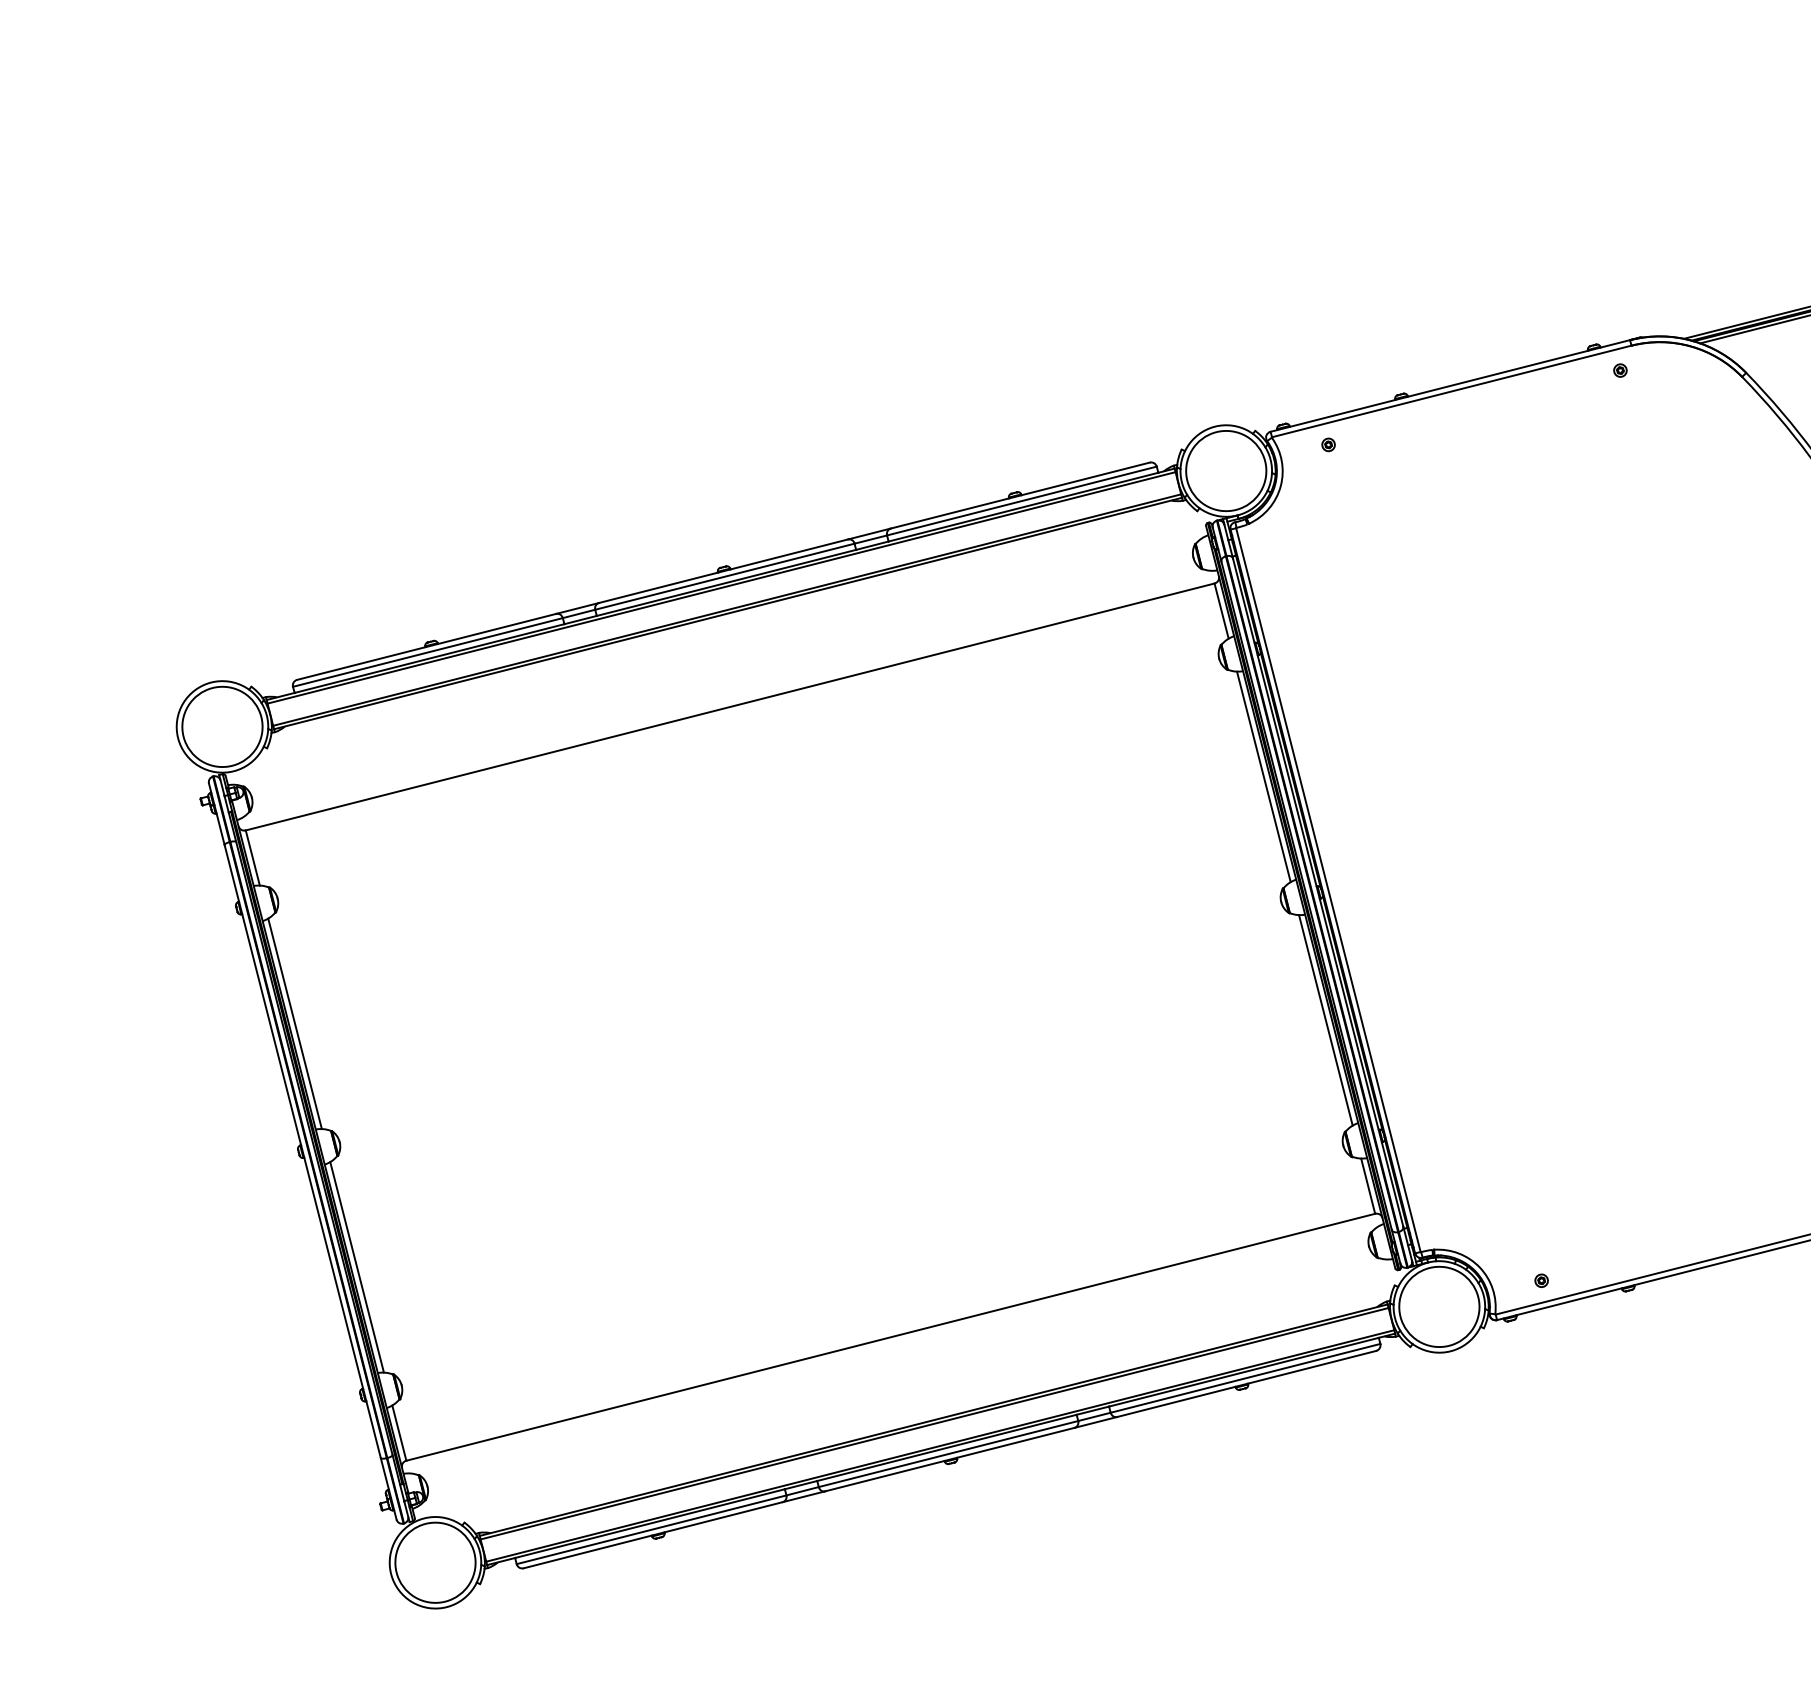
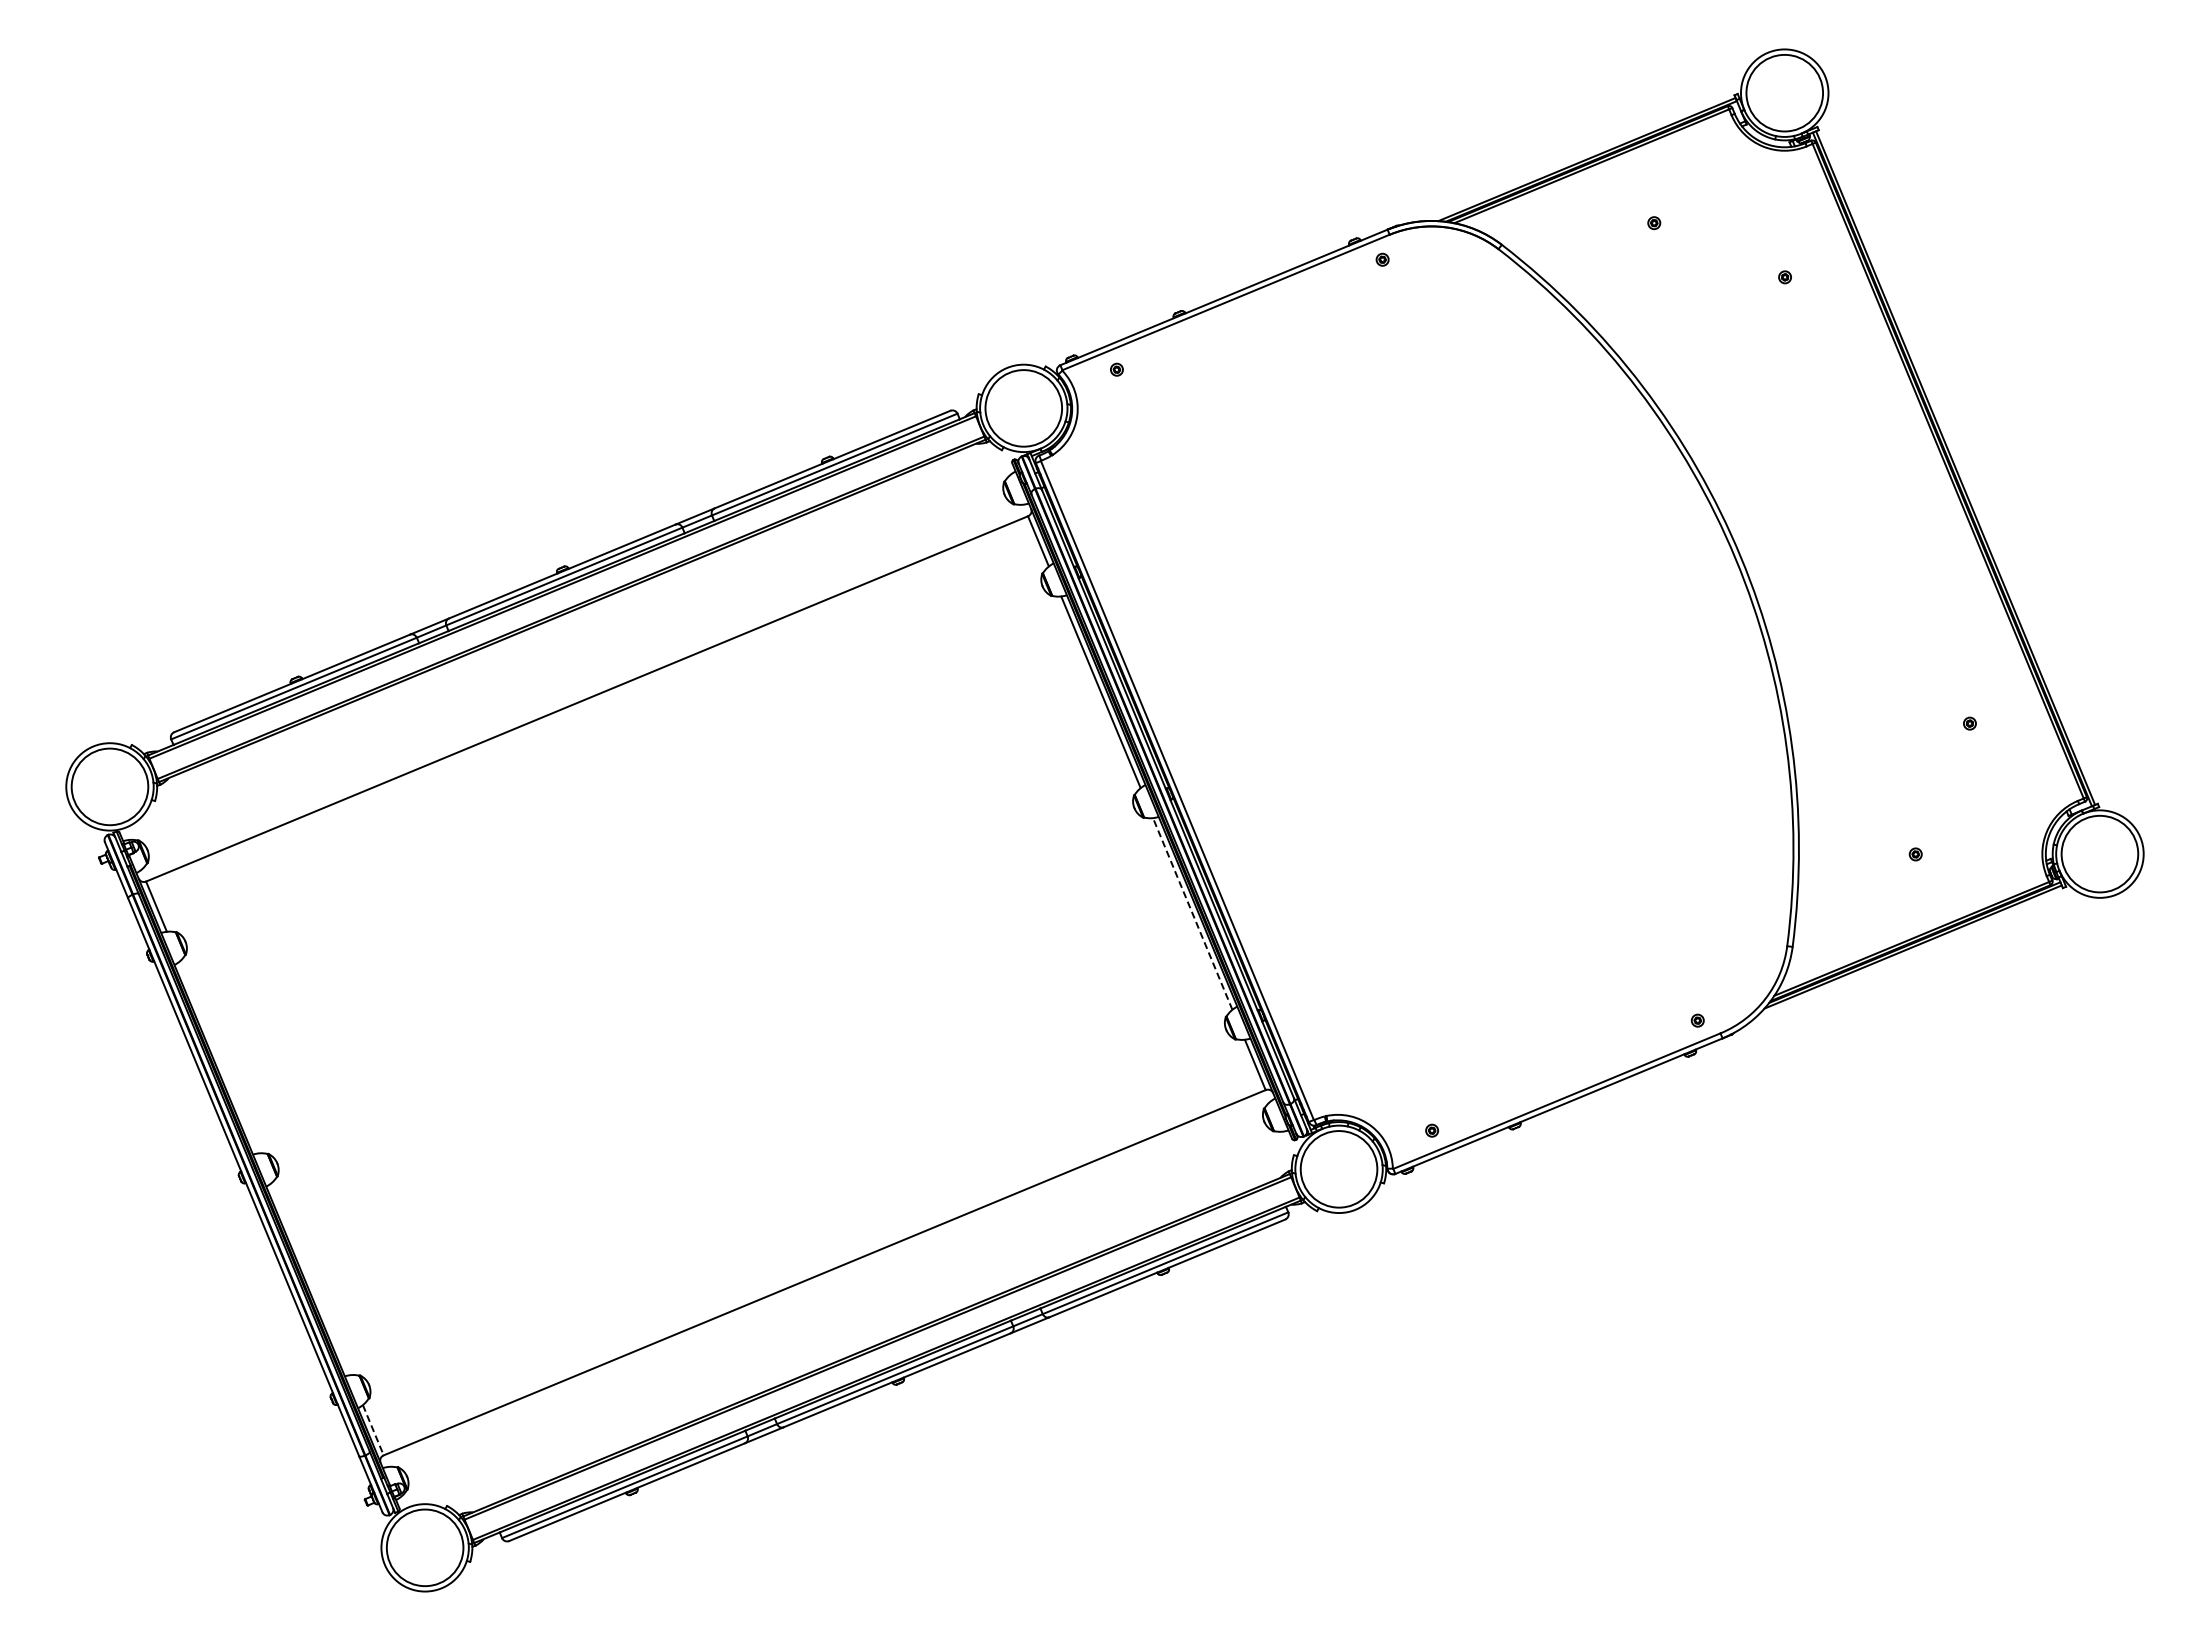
line: (1325, 1020) -> (1192, 914), solid -> dashed
line: (294, 1023) -> (218, 1057), removed
line: (356, 1267) -> (310, 1279), removed
line: (399, 1433) -> (373, 1430), solid -> dashed

